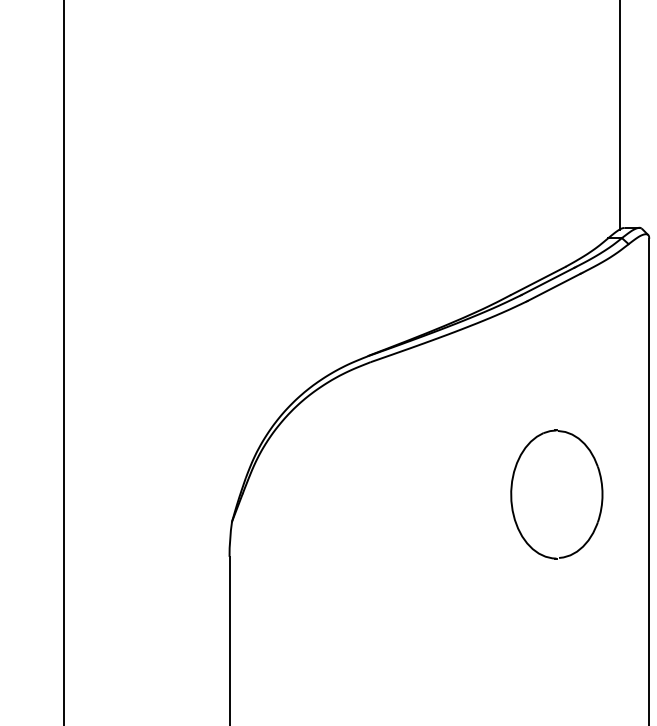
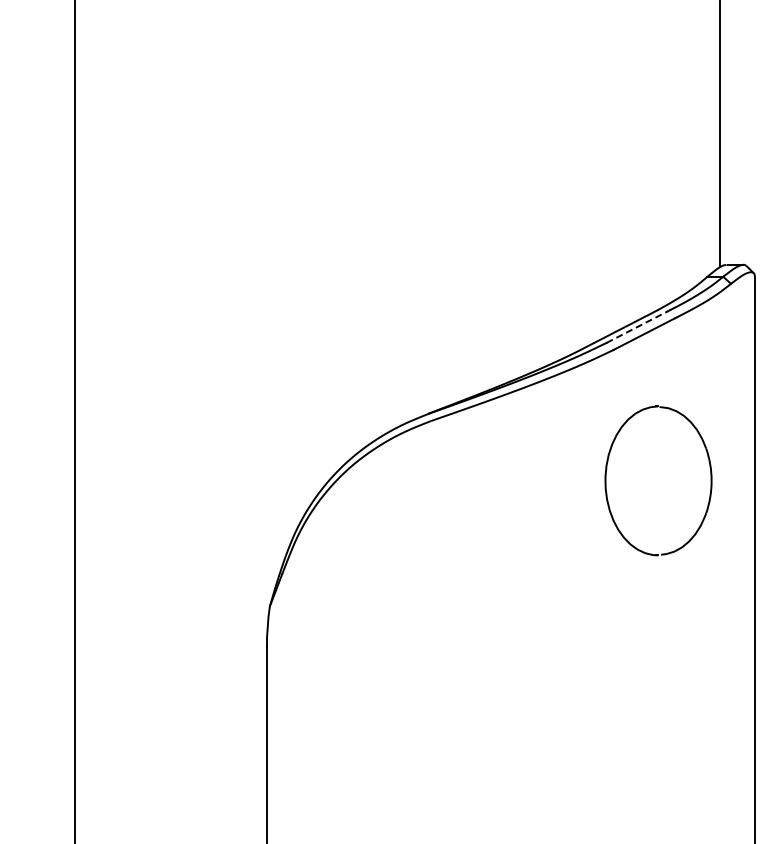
line: (548, 281) -> (637, 327), solid -> dashed
part: (512, 494) -> (606, 480), moved

